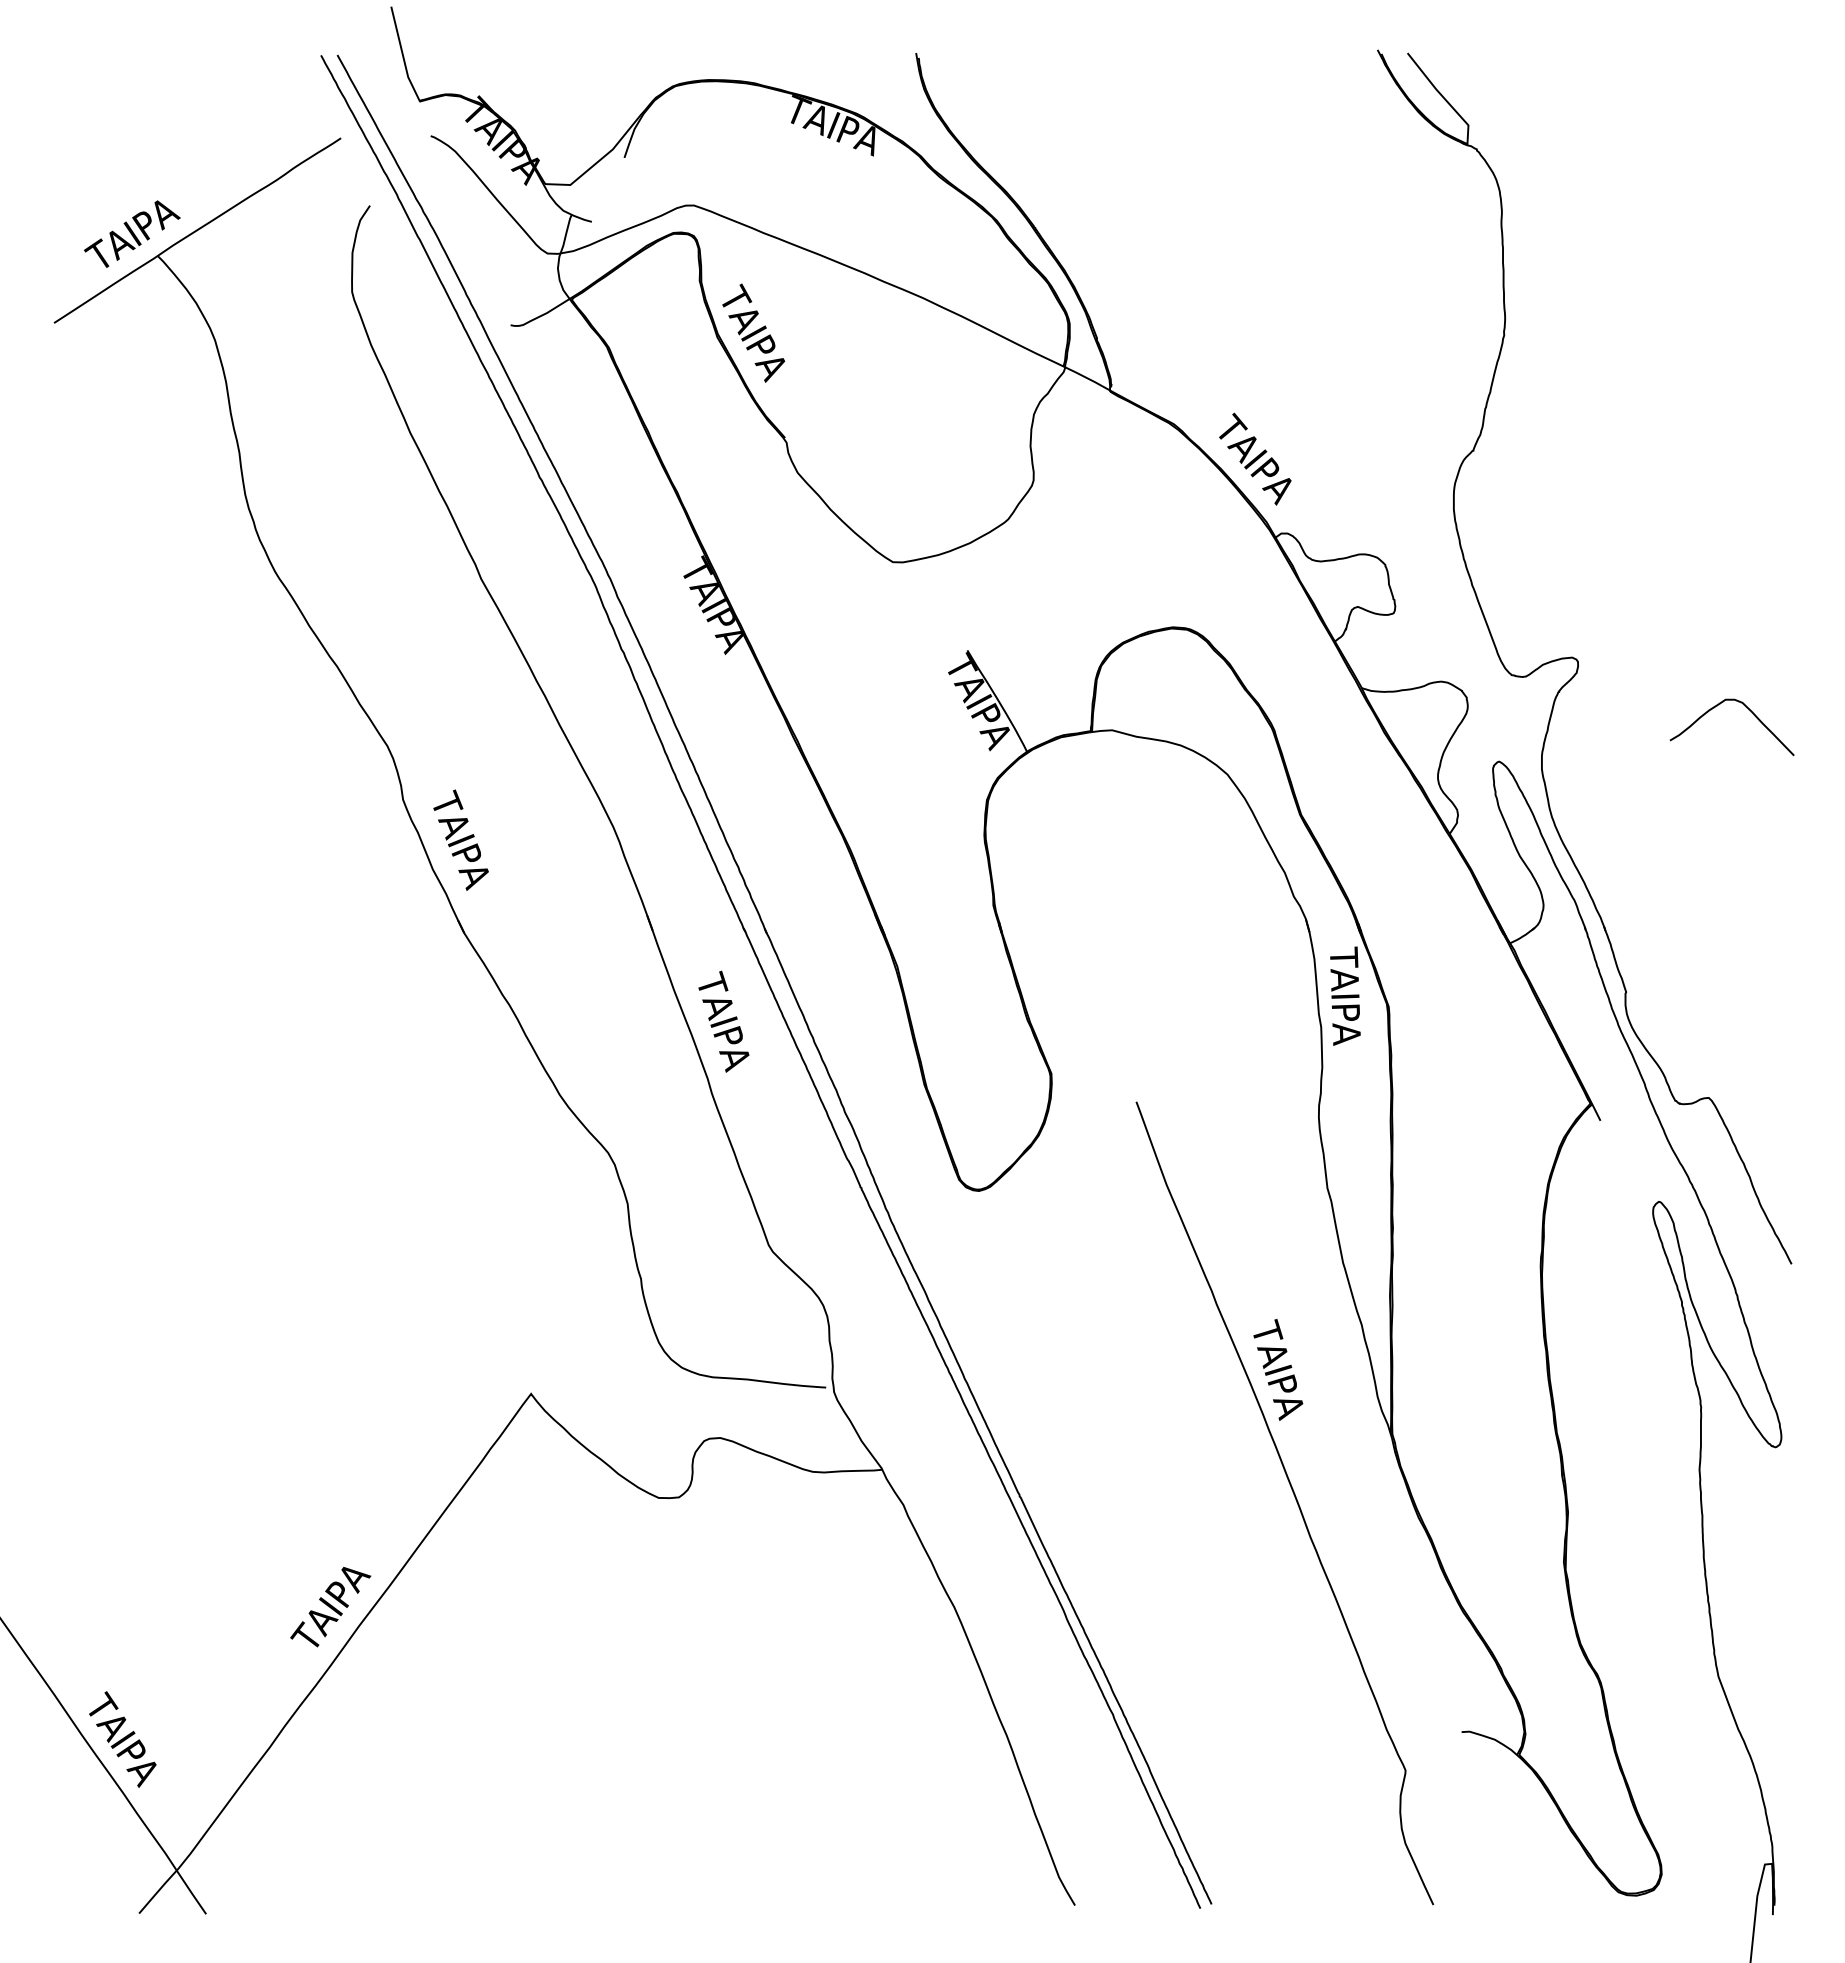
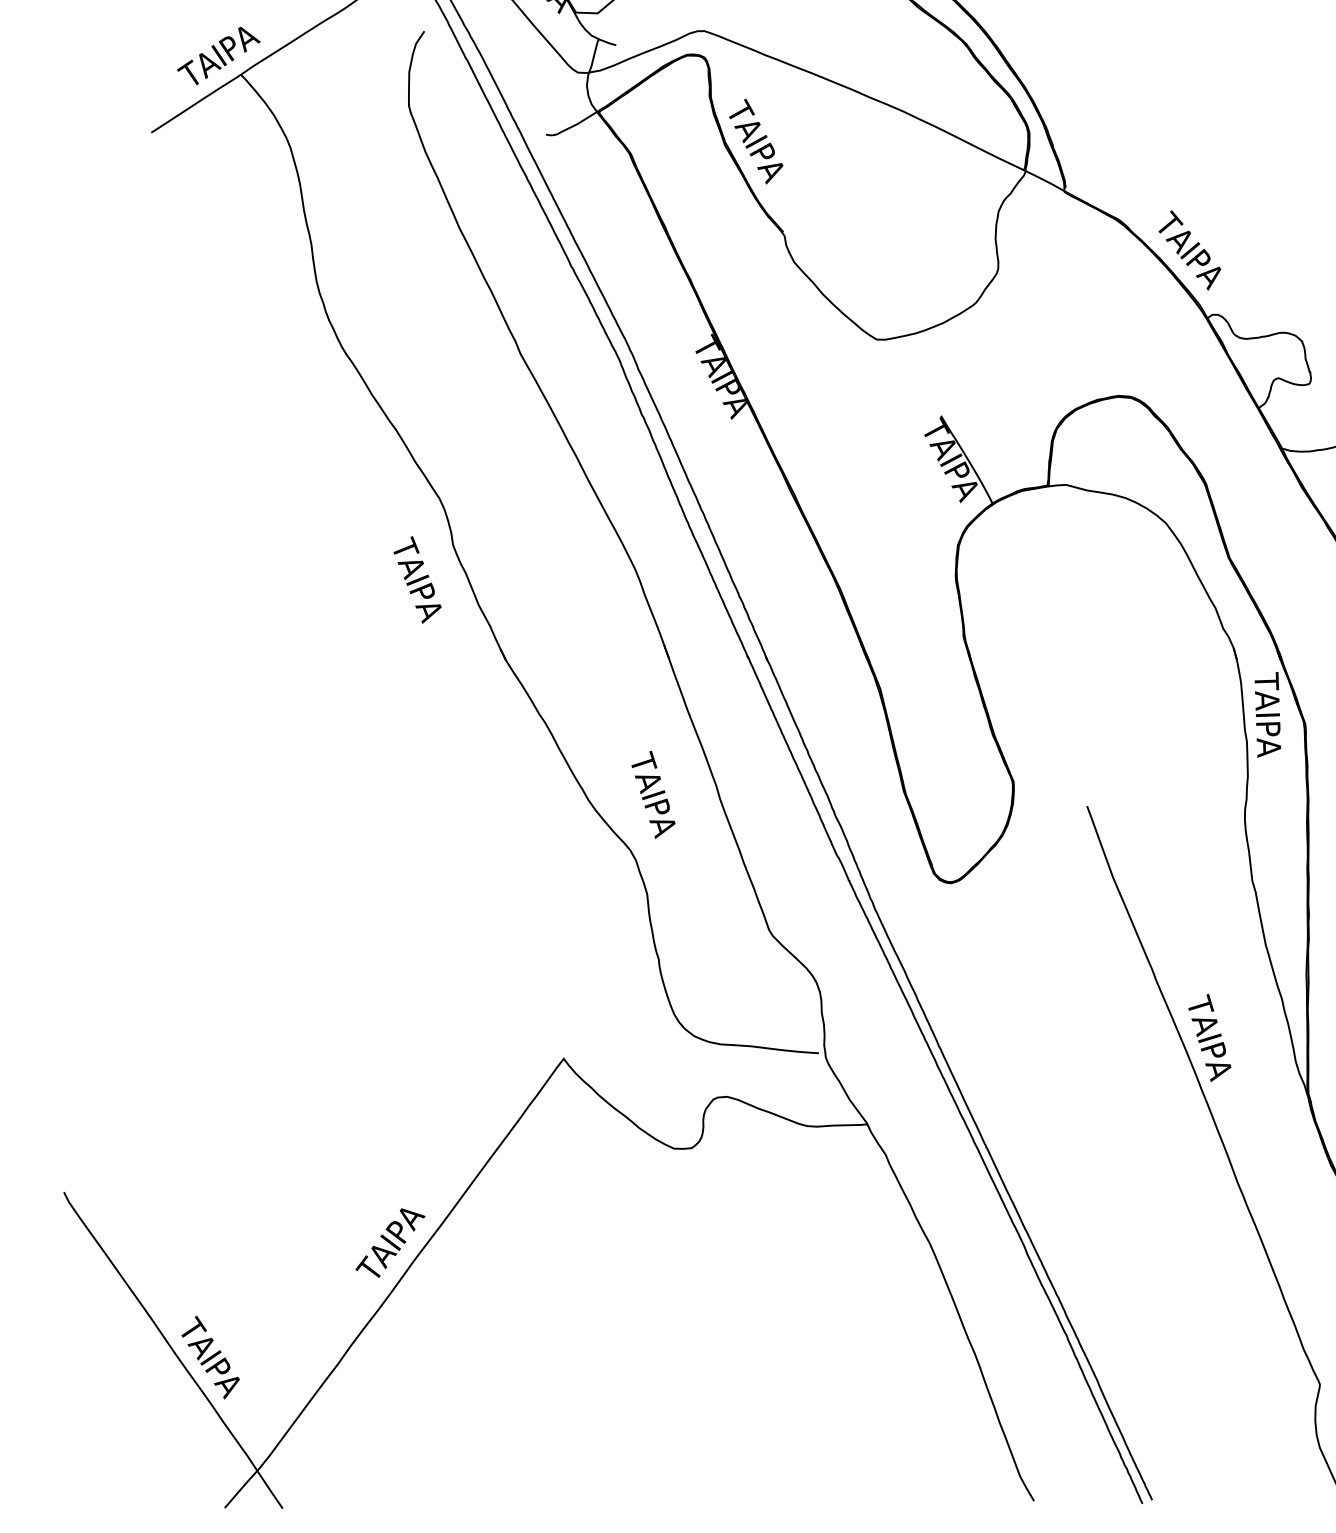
text: (460, 839) -> (417, 579), moved
text: (723, 1021) -> (653, 794), moved

